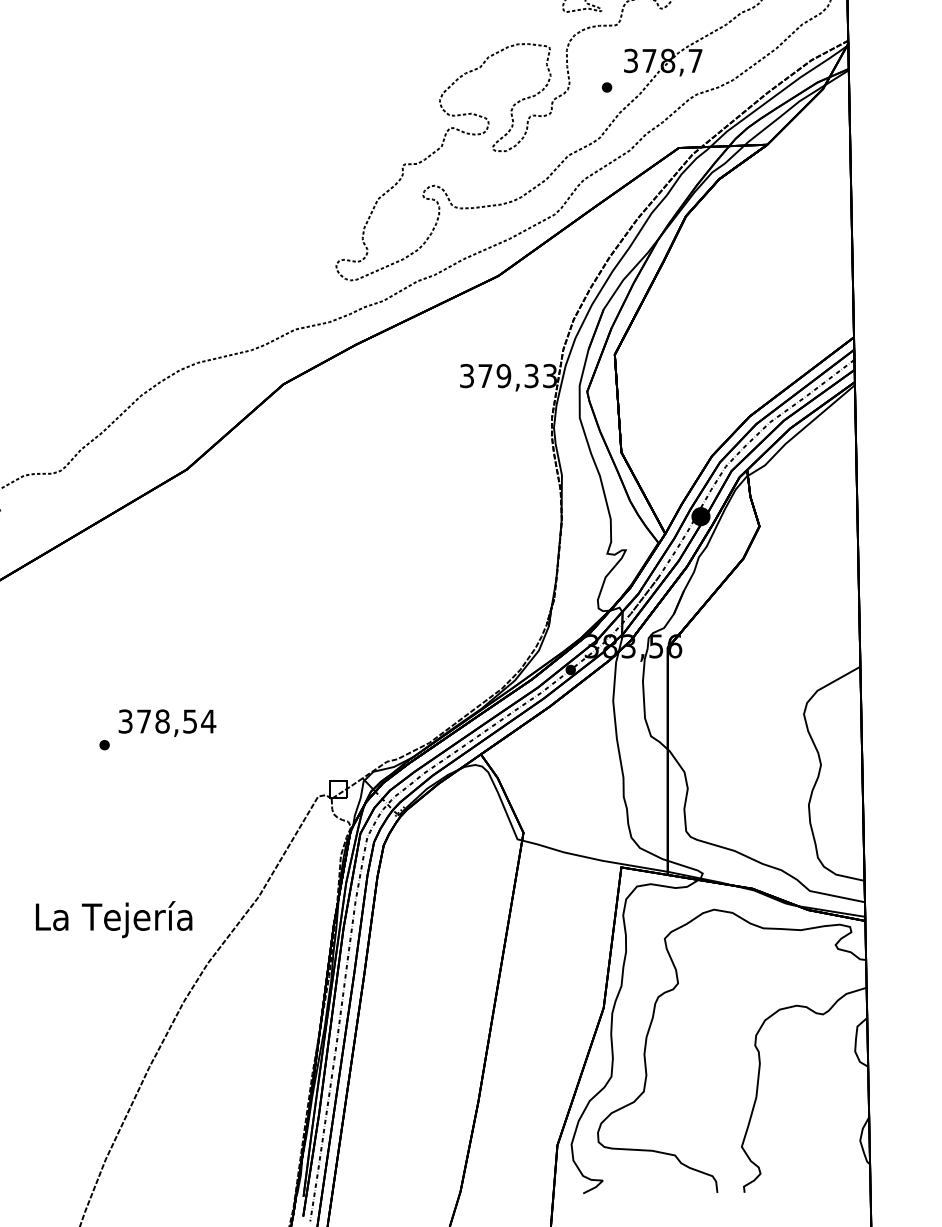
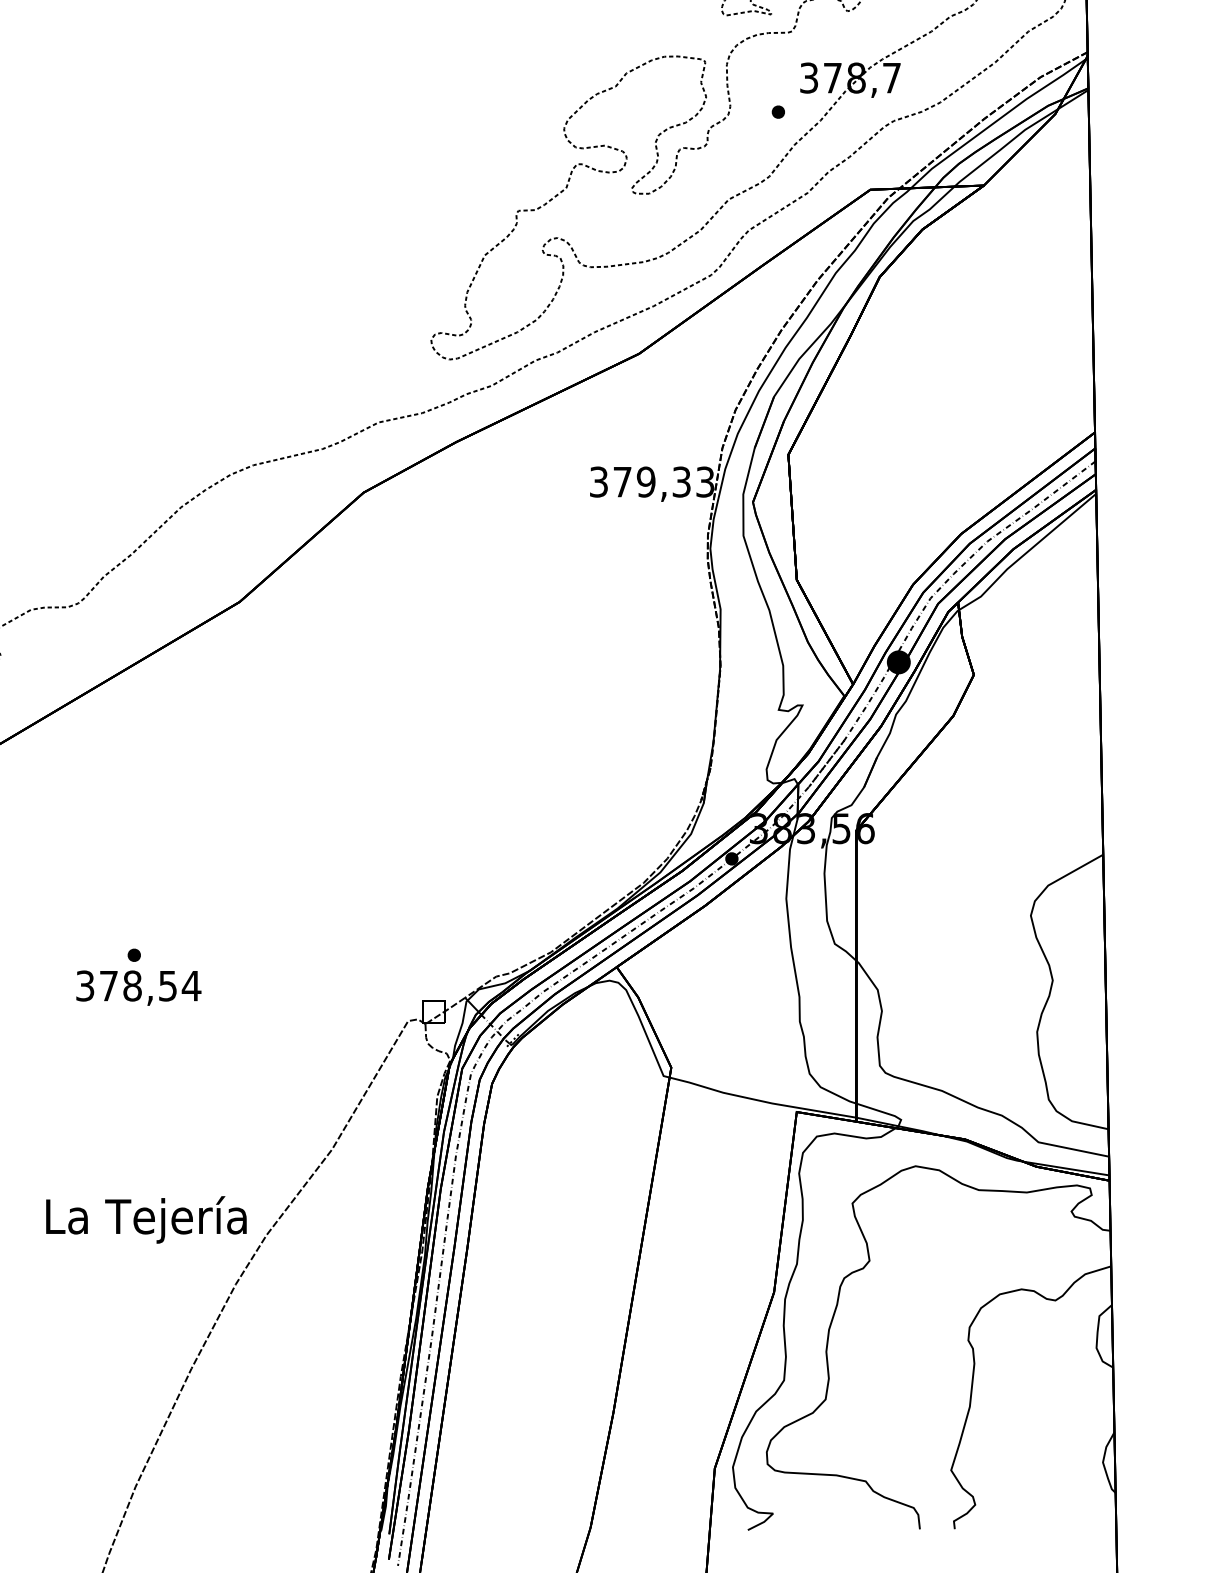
text: (167, 722) -> (138, 987), moved
text: (114, 919) -> (146, 1219), moved

